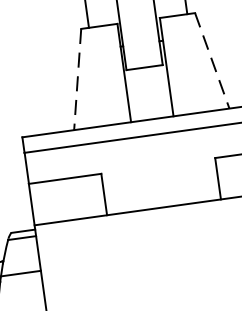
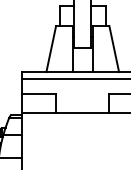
line: (212, 61) -> (114, 49), dashed -> solid
line: (78, 80) -> (51, 49), dashed -> solid

